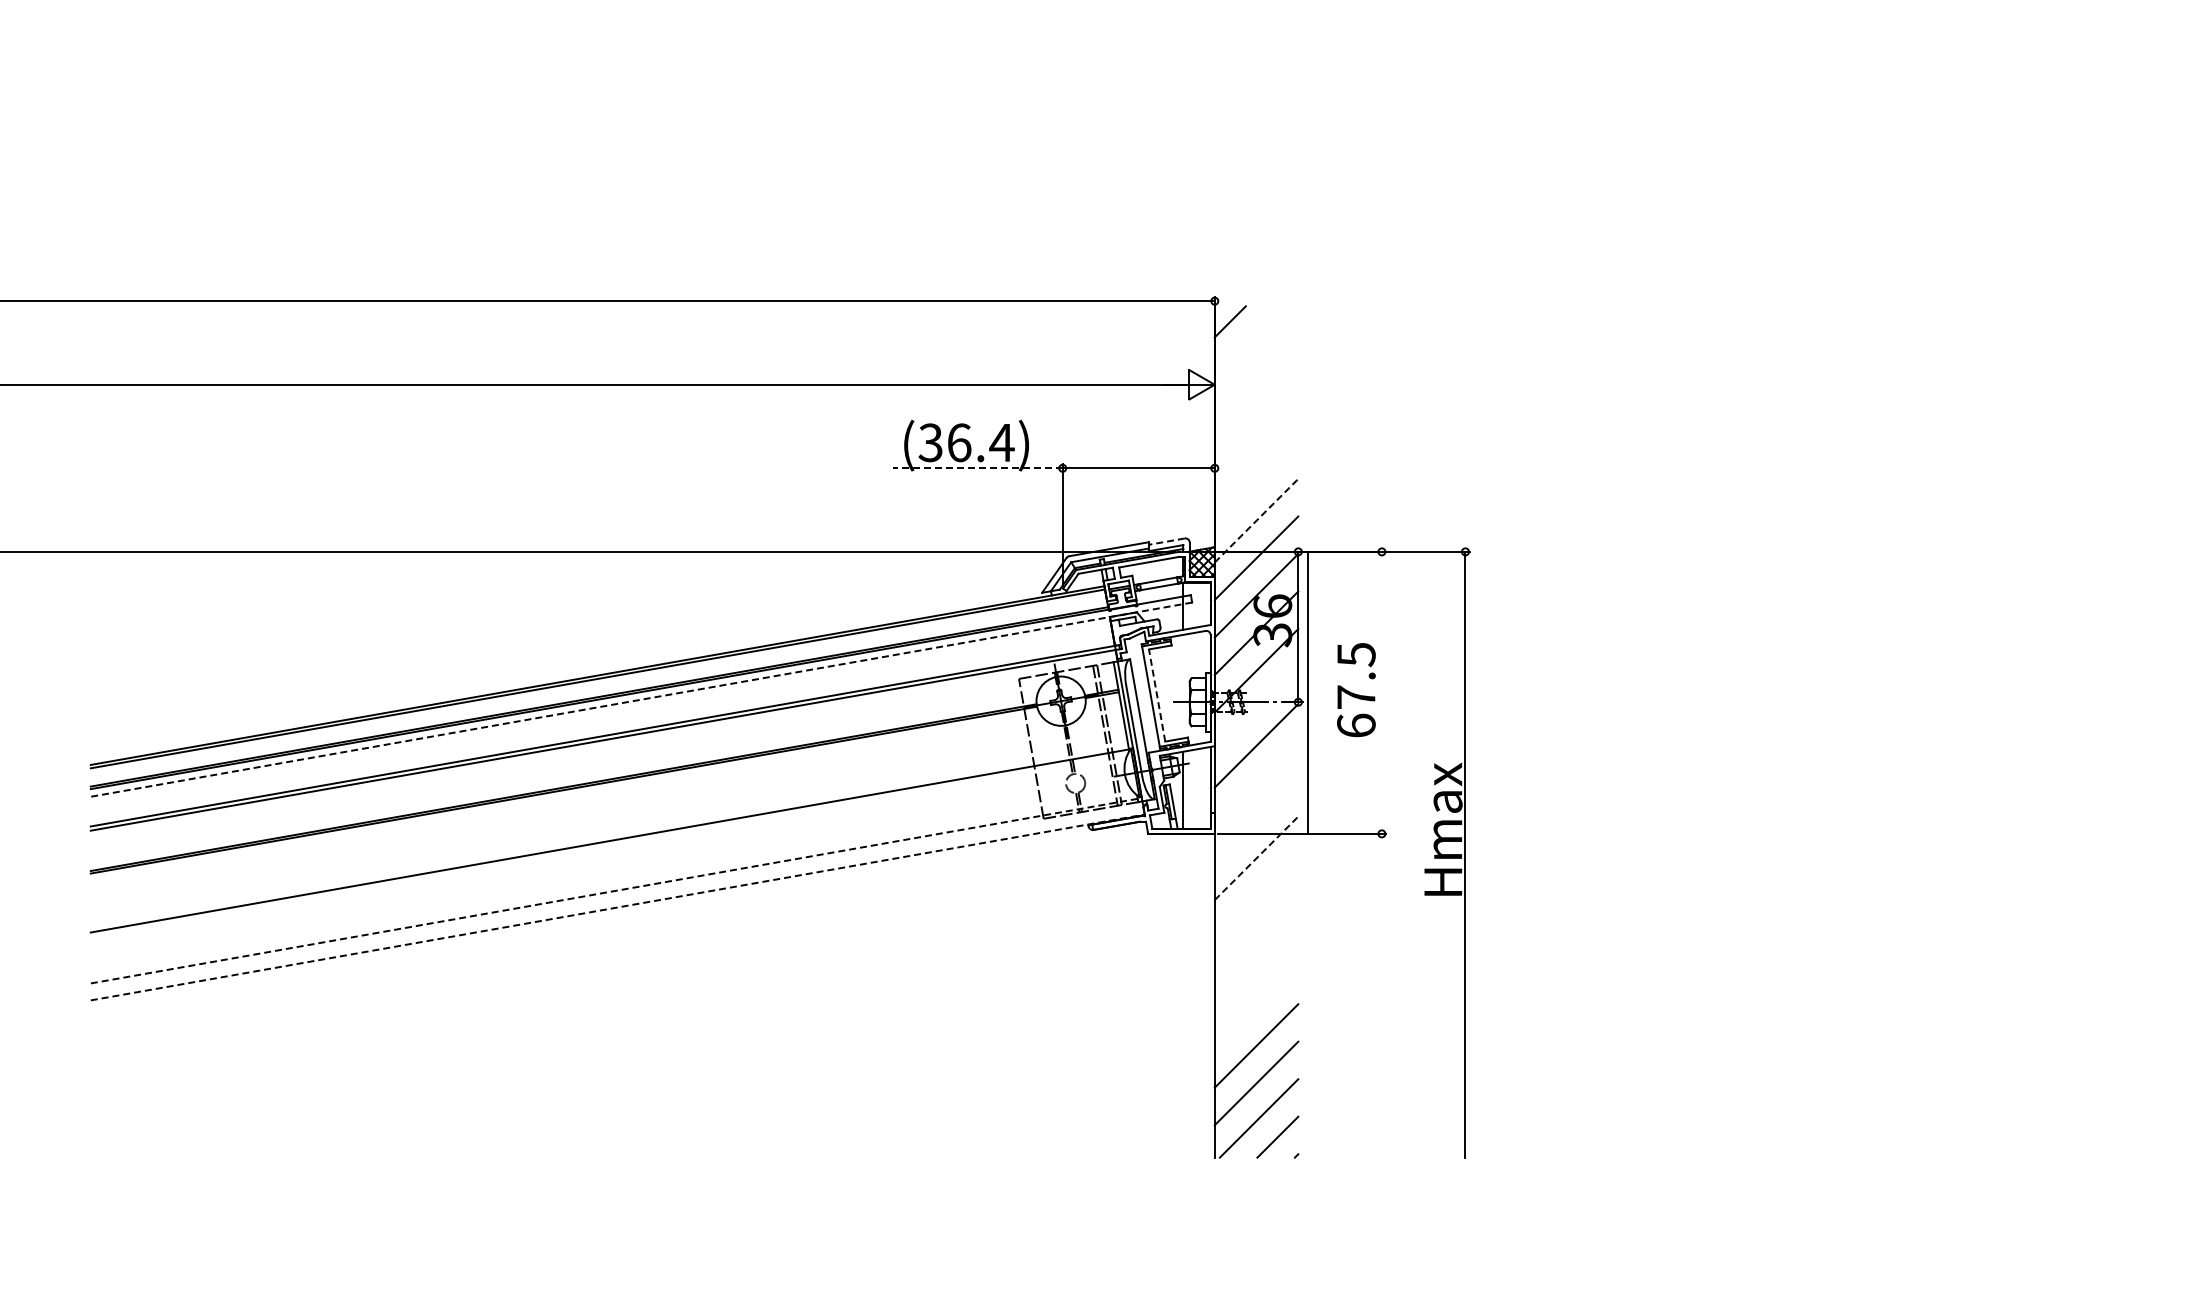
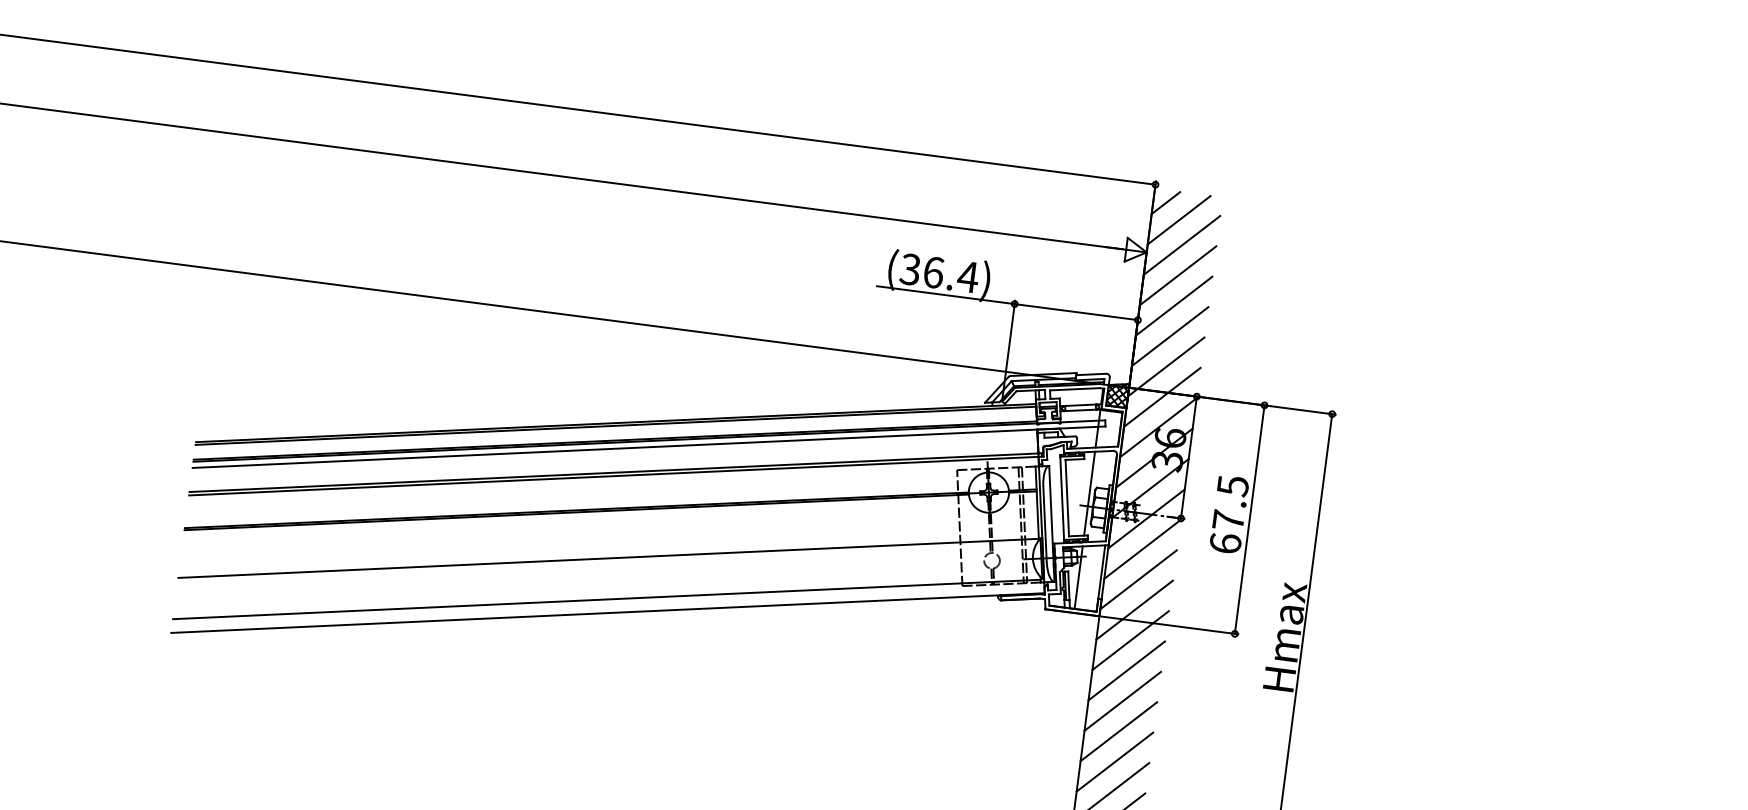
line: (1248, 340) -> (1178, 220), added
line: (1256, 370) -> (1182, 245), added
line: (1256, 407) -> (1178, 275), added
line: (1256, 445) -> (1174, 306), added
line: (977, 468) -> (945, 295), dashed -> solid
line: (1256, 483) -> (1170, 336), added
line: (1256, 520) -> (1166, 366), dashed -> solid
line: (1166, 541) -> (1091, 374), dashed -> solid
line: (1183, 686) -> (1089, 493), added
line: (1307, 692) -> (1249, 519), moved
line: (1157, 695) -> (1067, 498), dashed -> solid
line: (640, 699) -> (648, 446), dashed -> solid
line: (1256, 708) -> (1146, 519), added
line: (1256, 783) -> (1138, 579), added
line: (1256, 820) -> (1134, 609), added
line: (1256, 858) -> (1130, 640), dashed -> solid
line: (614, 891) -> (607, 599), dashed -> solid
line: (1256, 895) -> (1126, 670), added
line: (618, 907) -> (608, 613), dashed -> solid
line: (1256, 933) -> (1122, 701), added
line: (1256, 970) -> (1118, 731), added
line: (1256, 1008) -> (1114, 762), added

